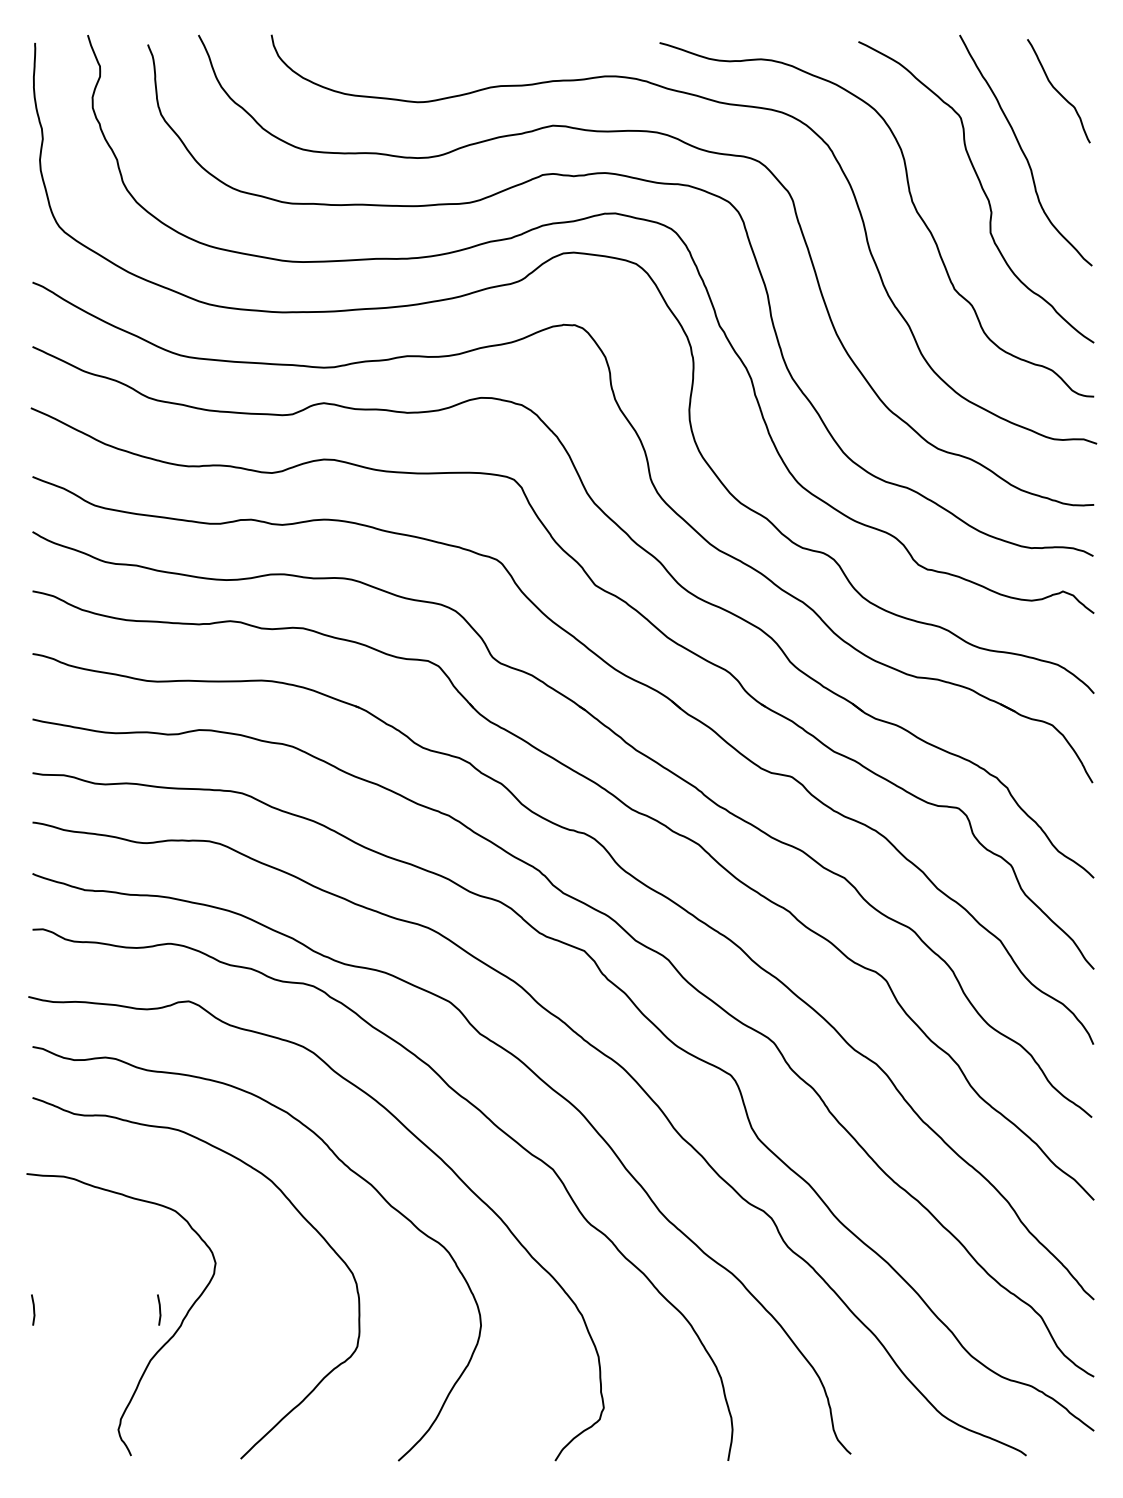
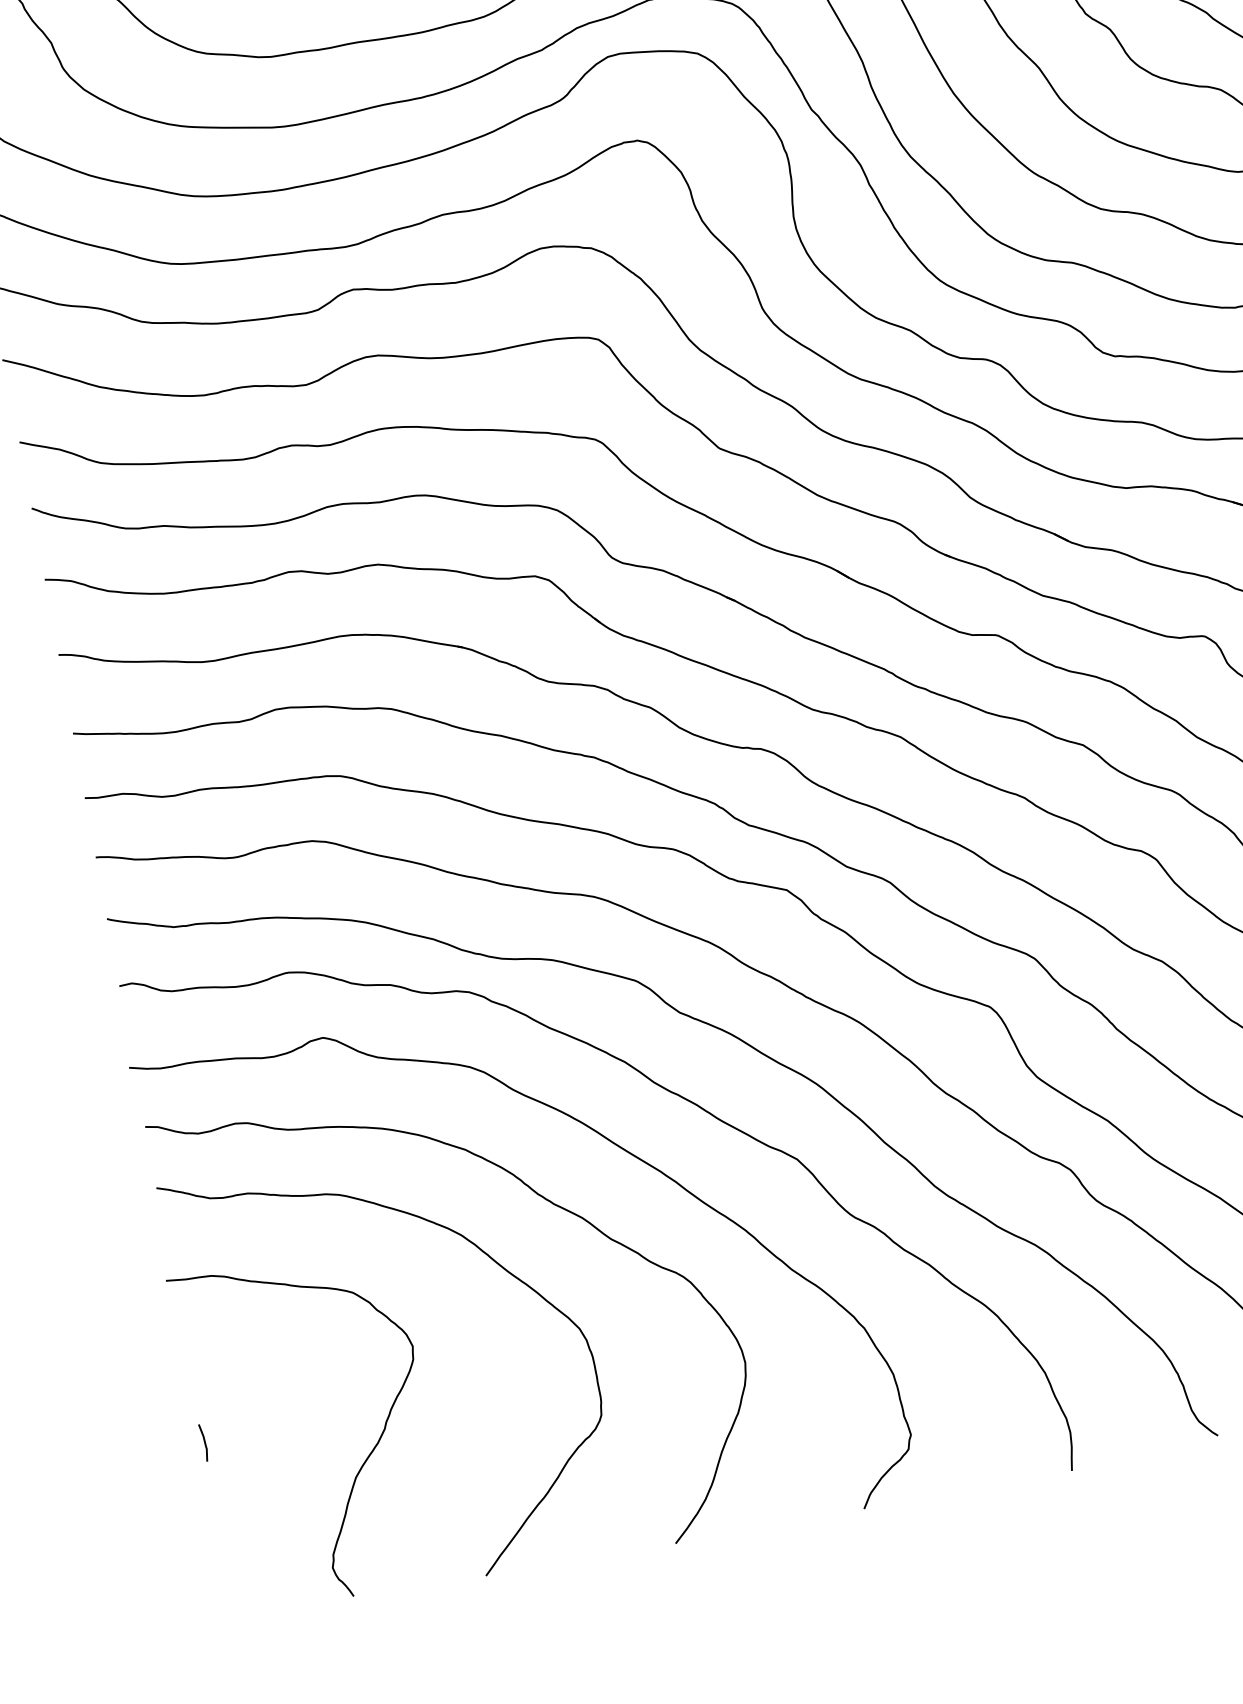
line: (159, 1309) -> (355, 1414), removed

